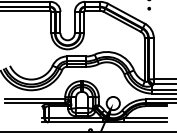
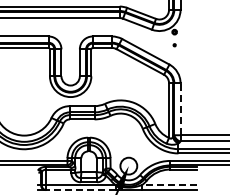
line: (153, 58) -> (180, 108), solid -> dashed
line: (144, 118) -> (168, 185), solid -> dashed
line: (75, 122) -> (80, 190), solid -> dashed

